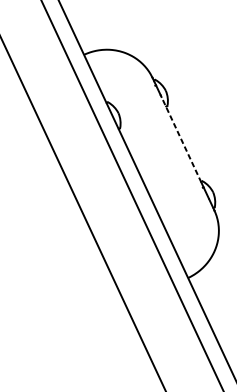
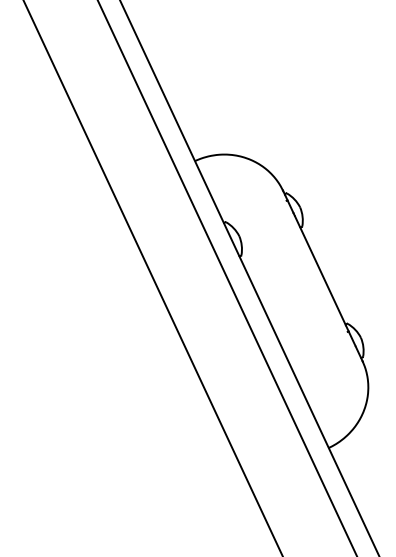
line: (181, 139) -> (320, 270), dashed -> solid

